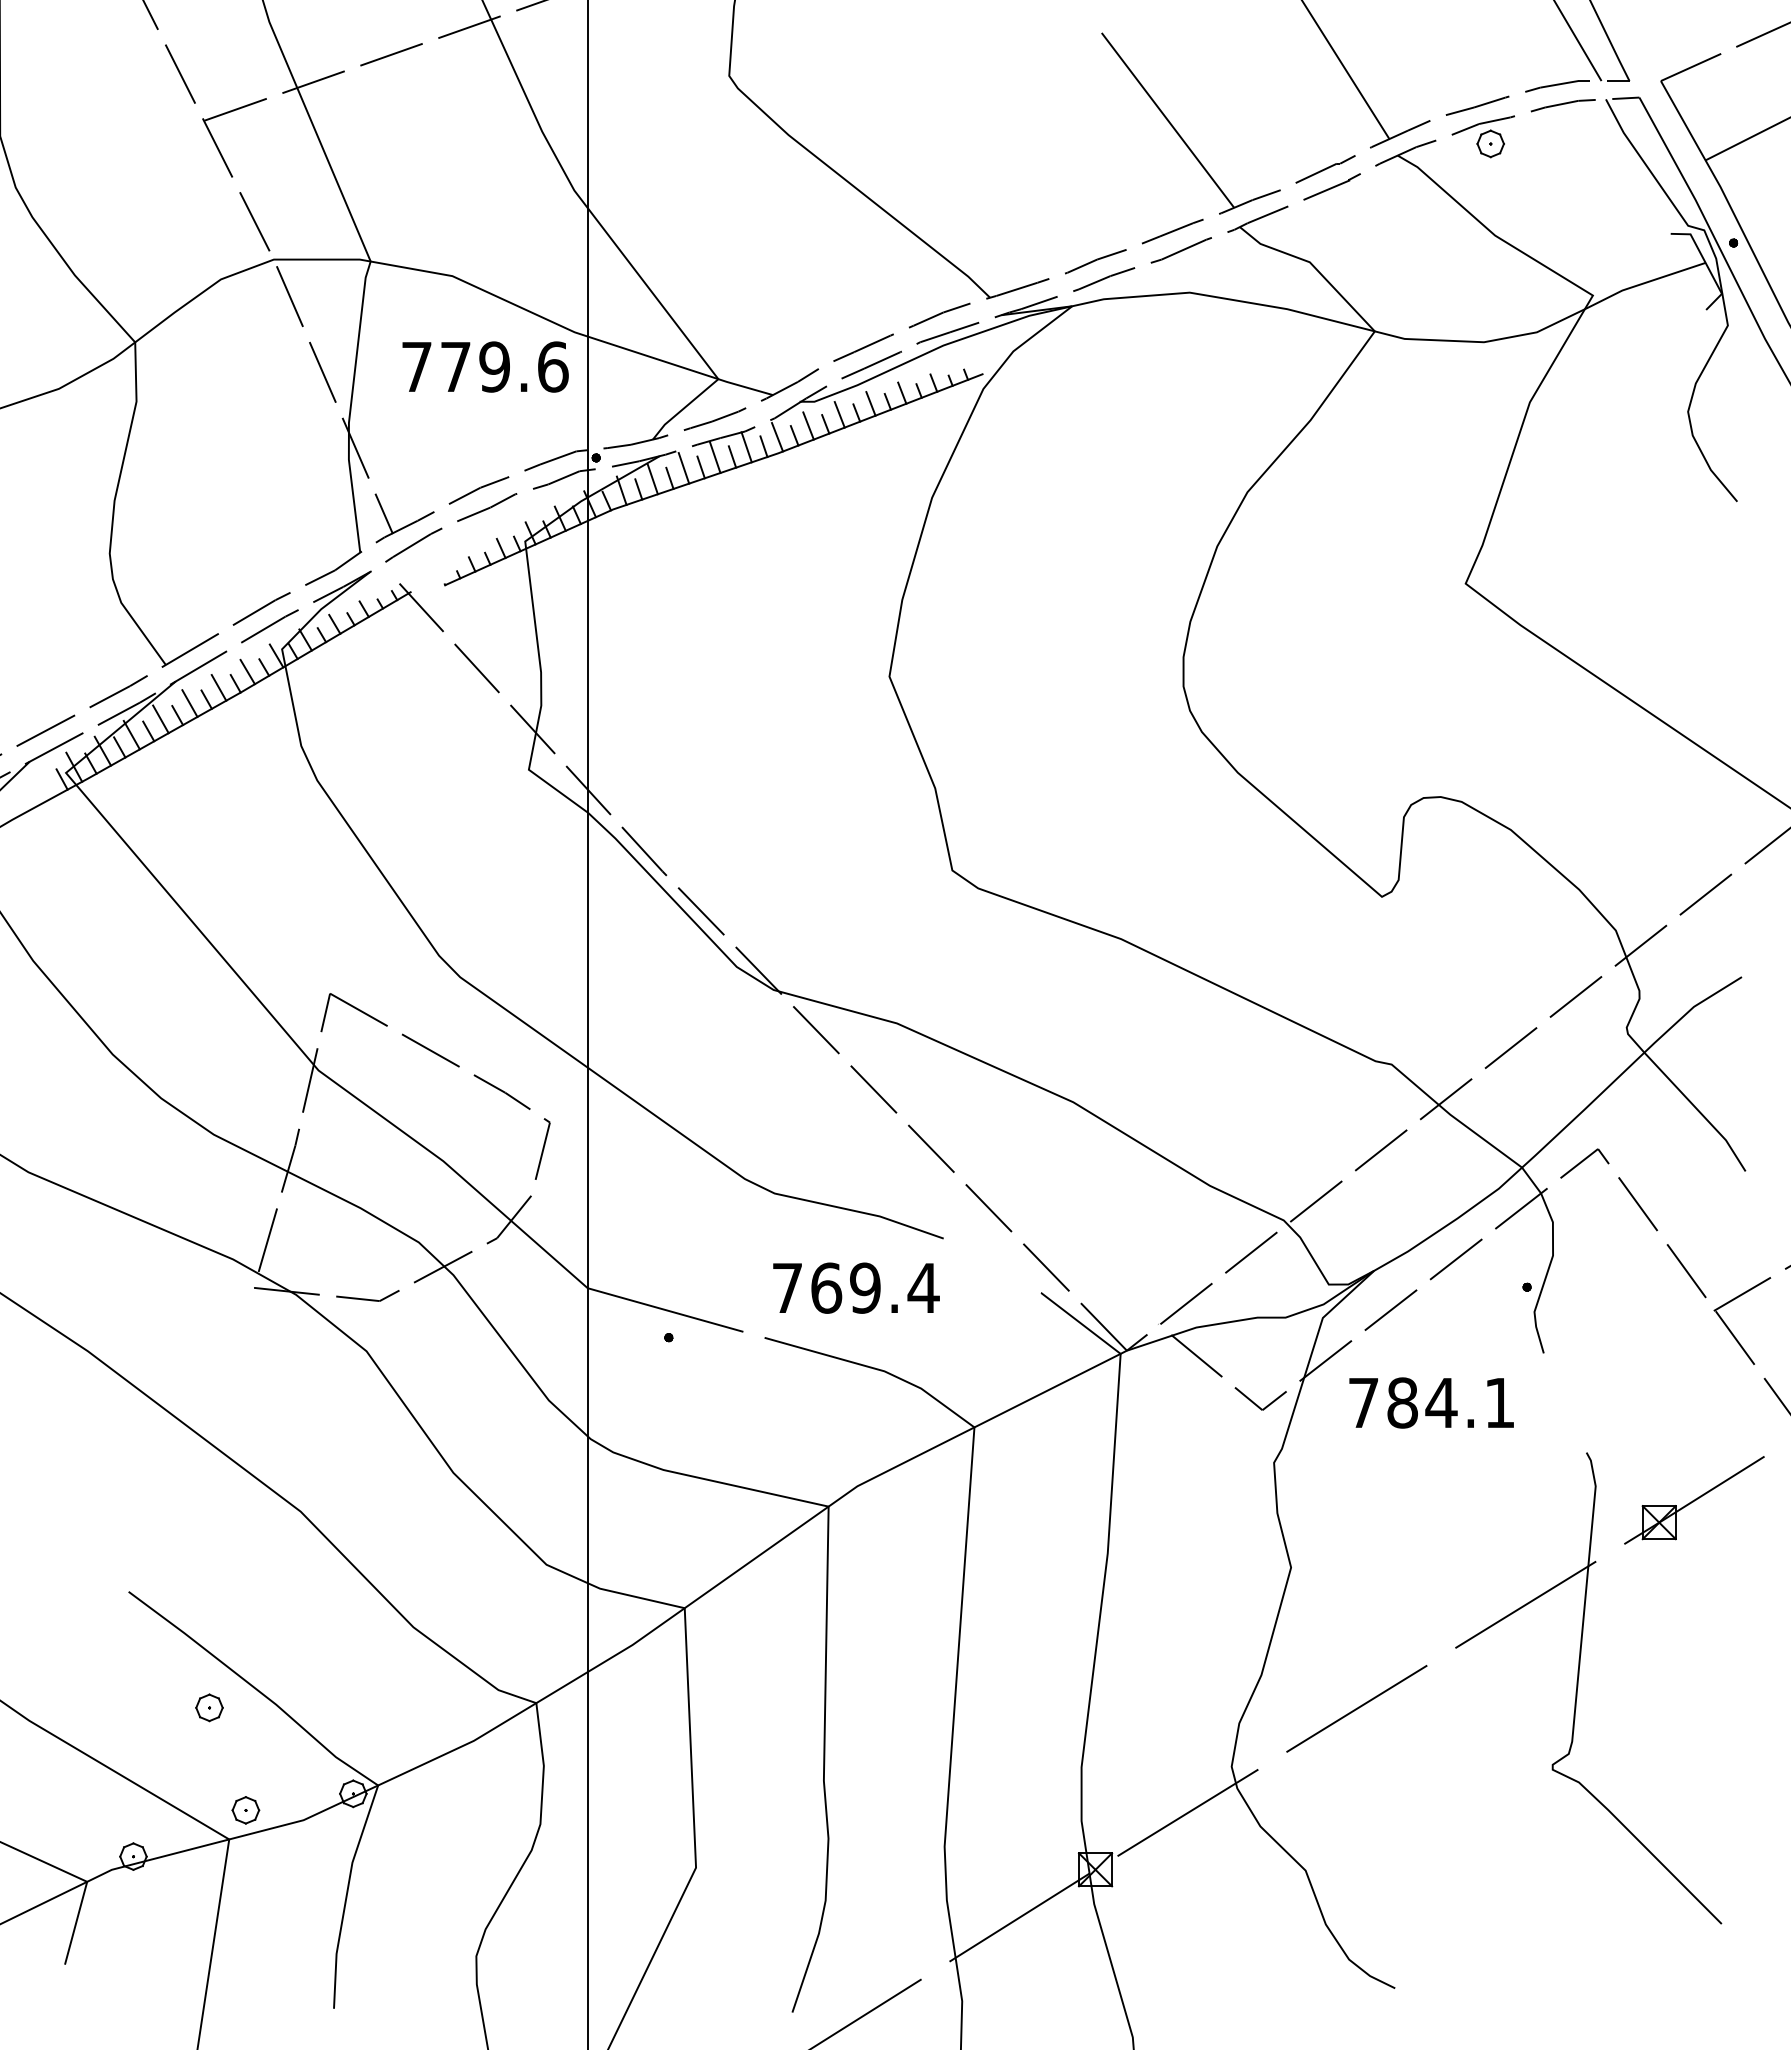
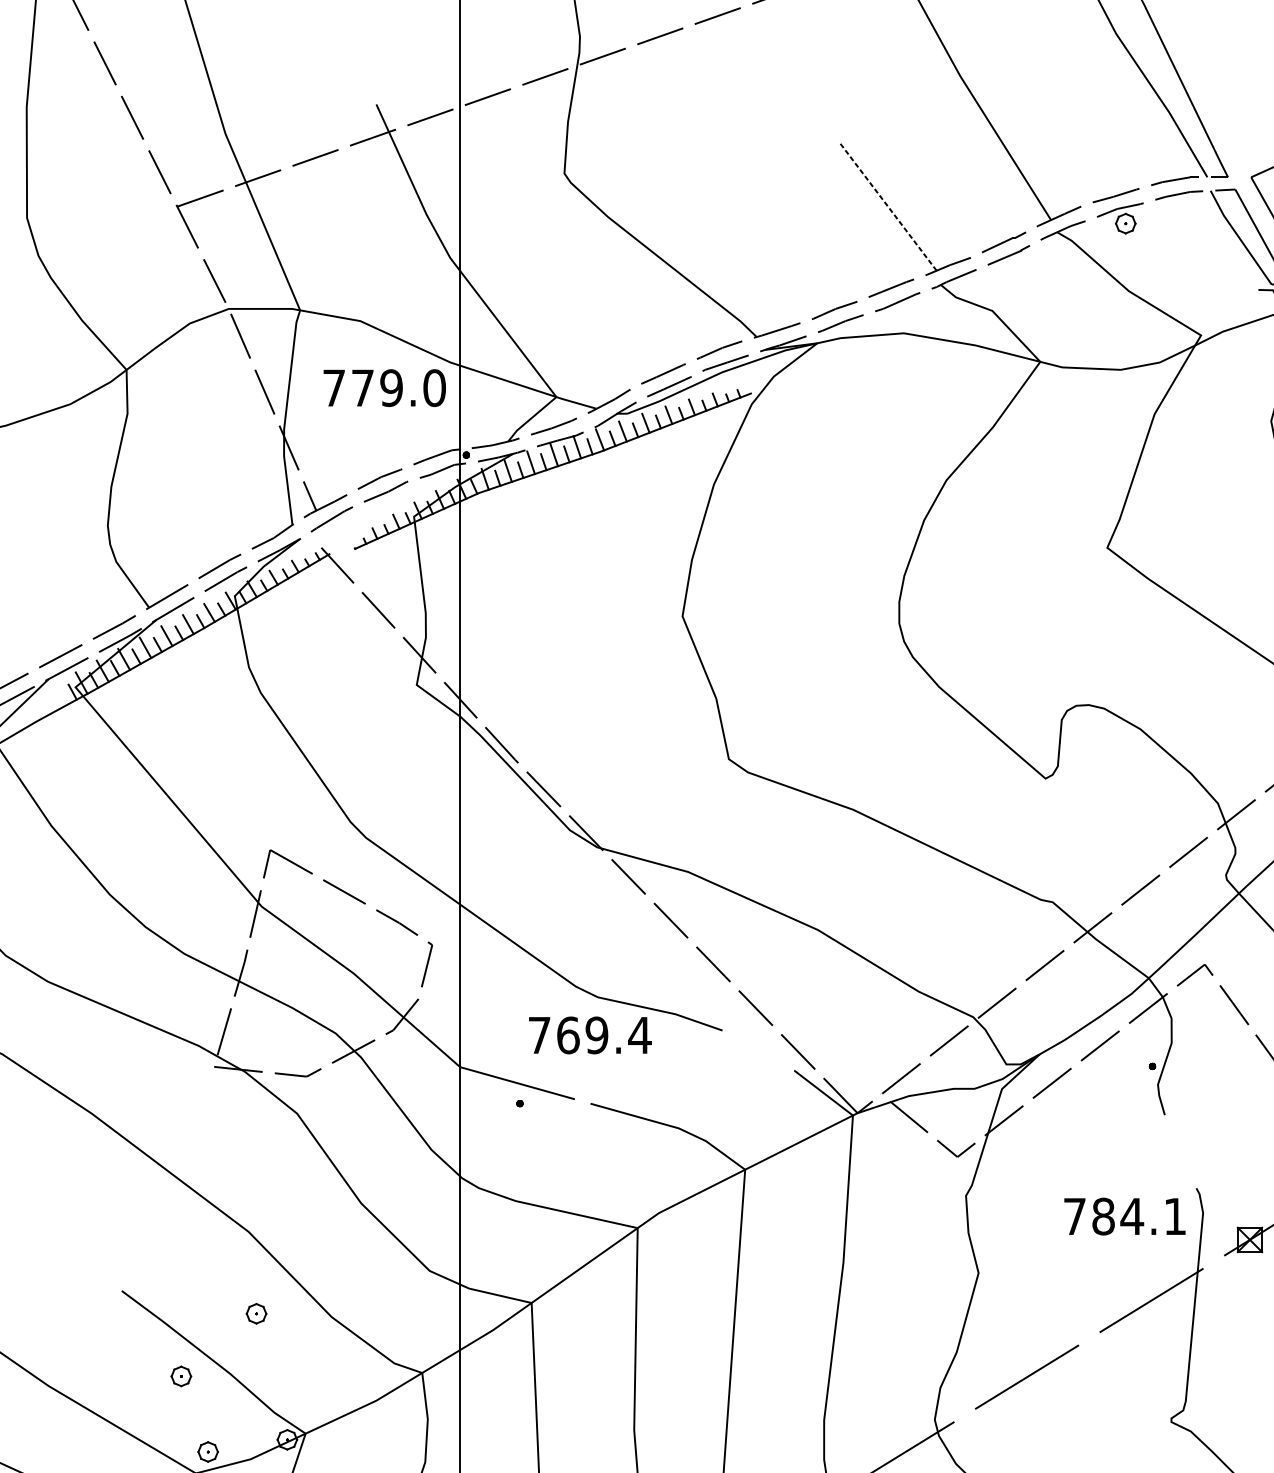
line: (1167, 120) -> (887, 206), solid -> dashed
text: (552, 366) -> (434, 387), 779.6 -> 779.0
text: (856, 1287) -> (590, 1034), moved
text: (1431, 1402) -> (1124, 1216), moved
part: (311, 1622) -> (256, 1313), added

